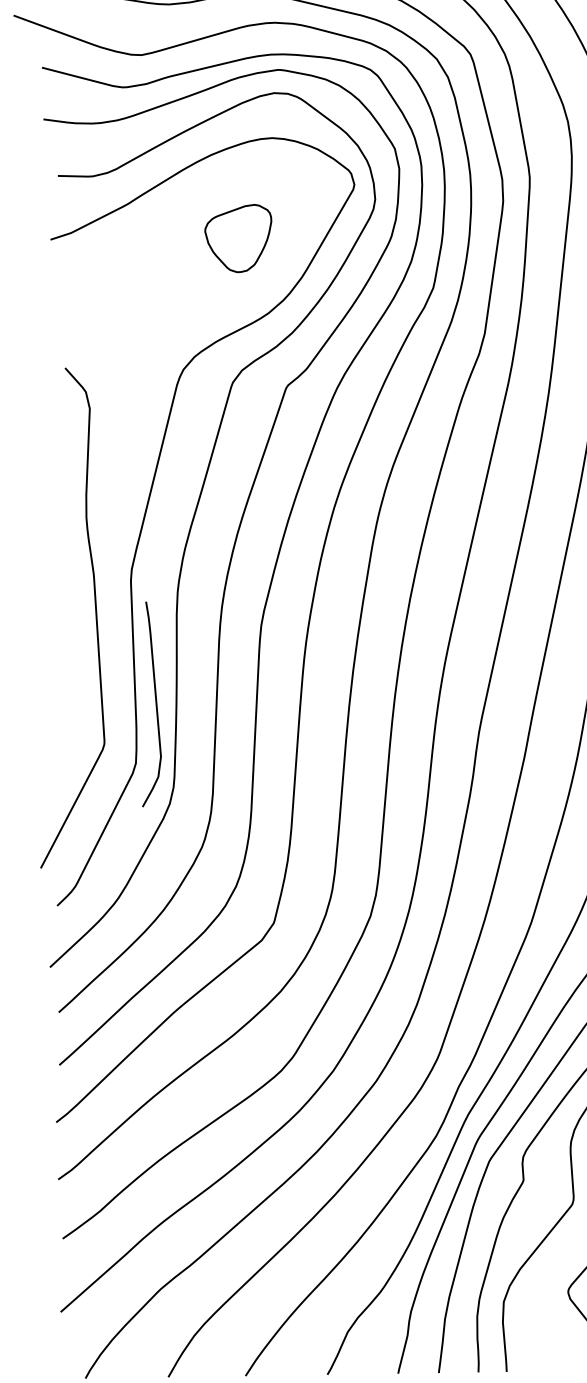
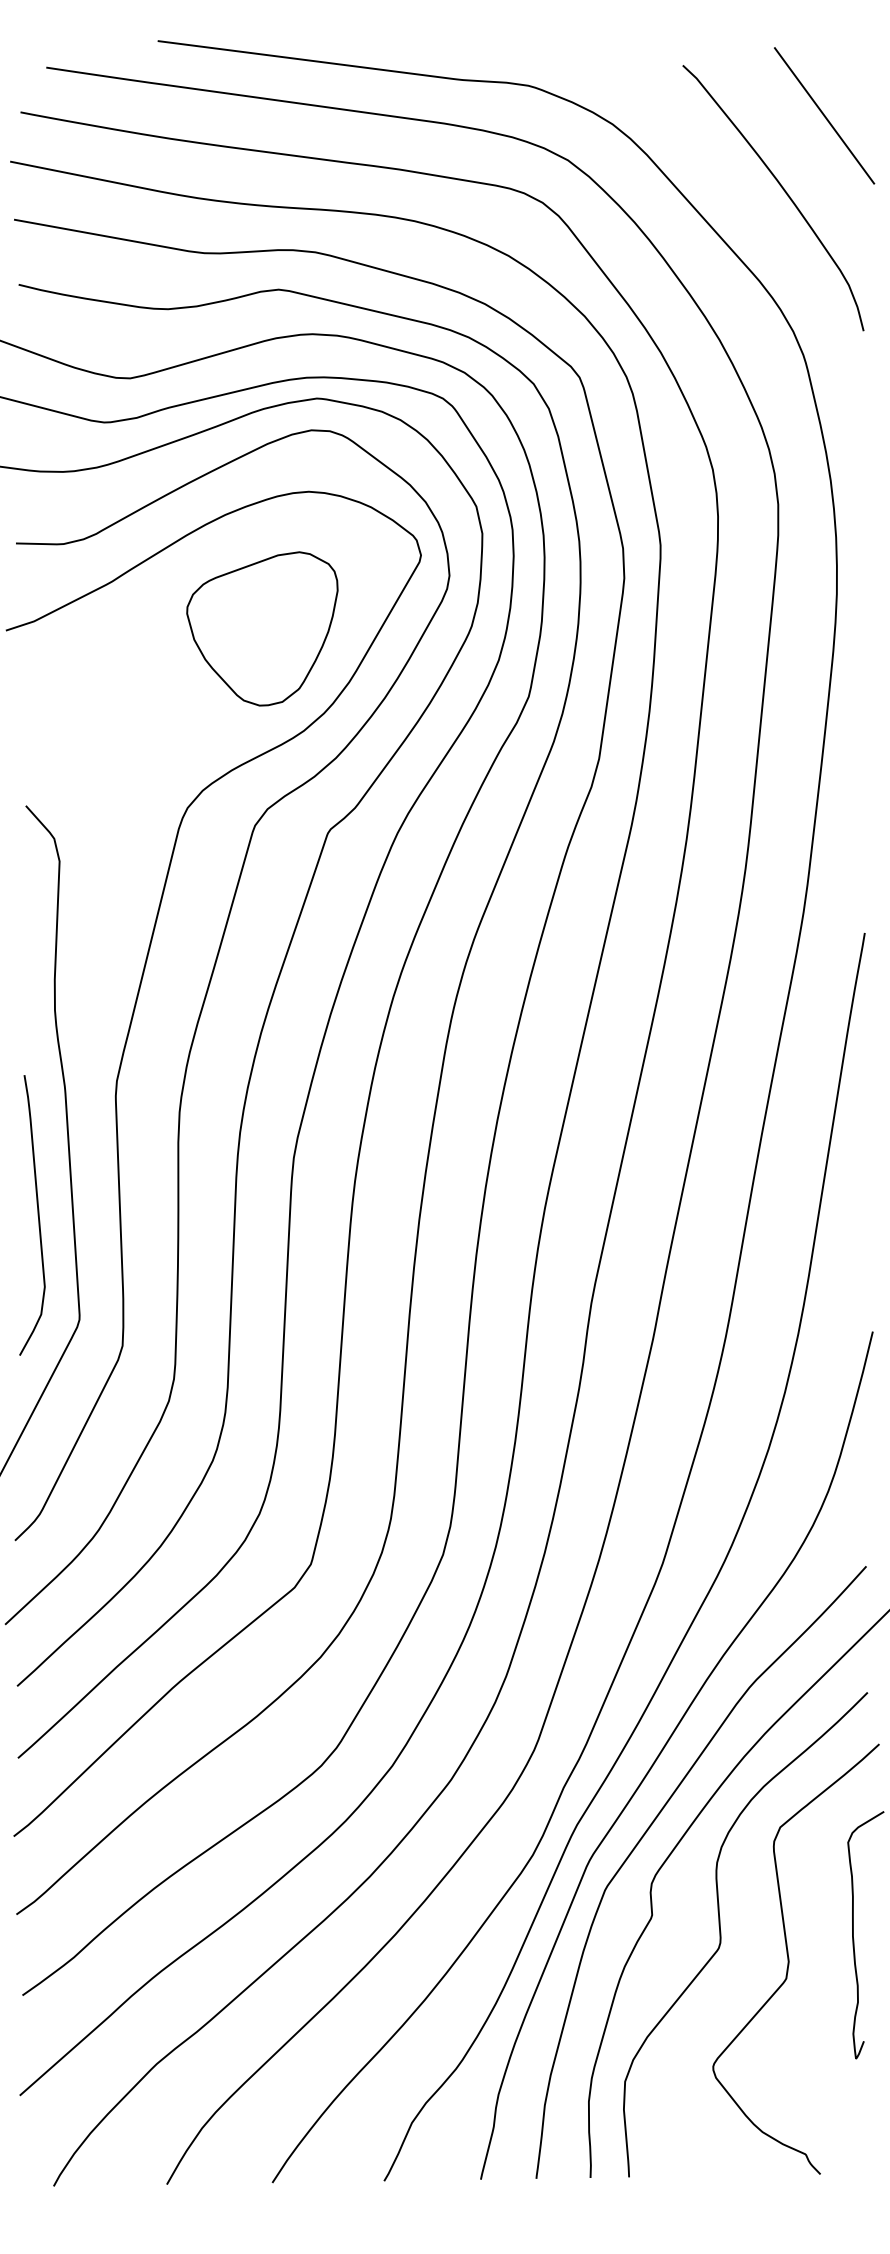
part: (238, 238) -> (262, 628), size x1.67
curve: (155, 704) -> (37, 1215), moved

